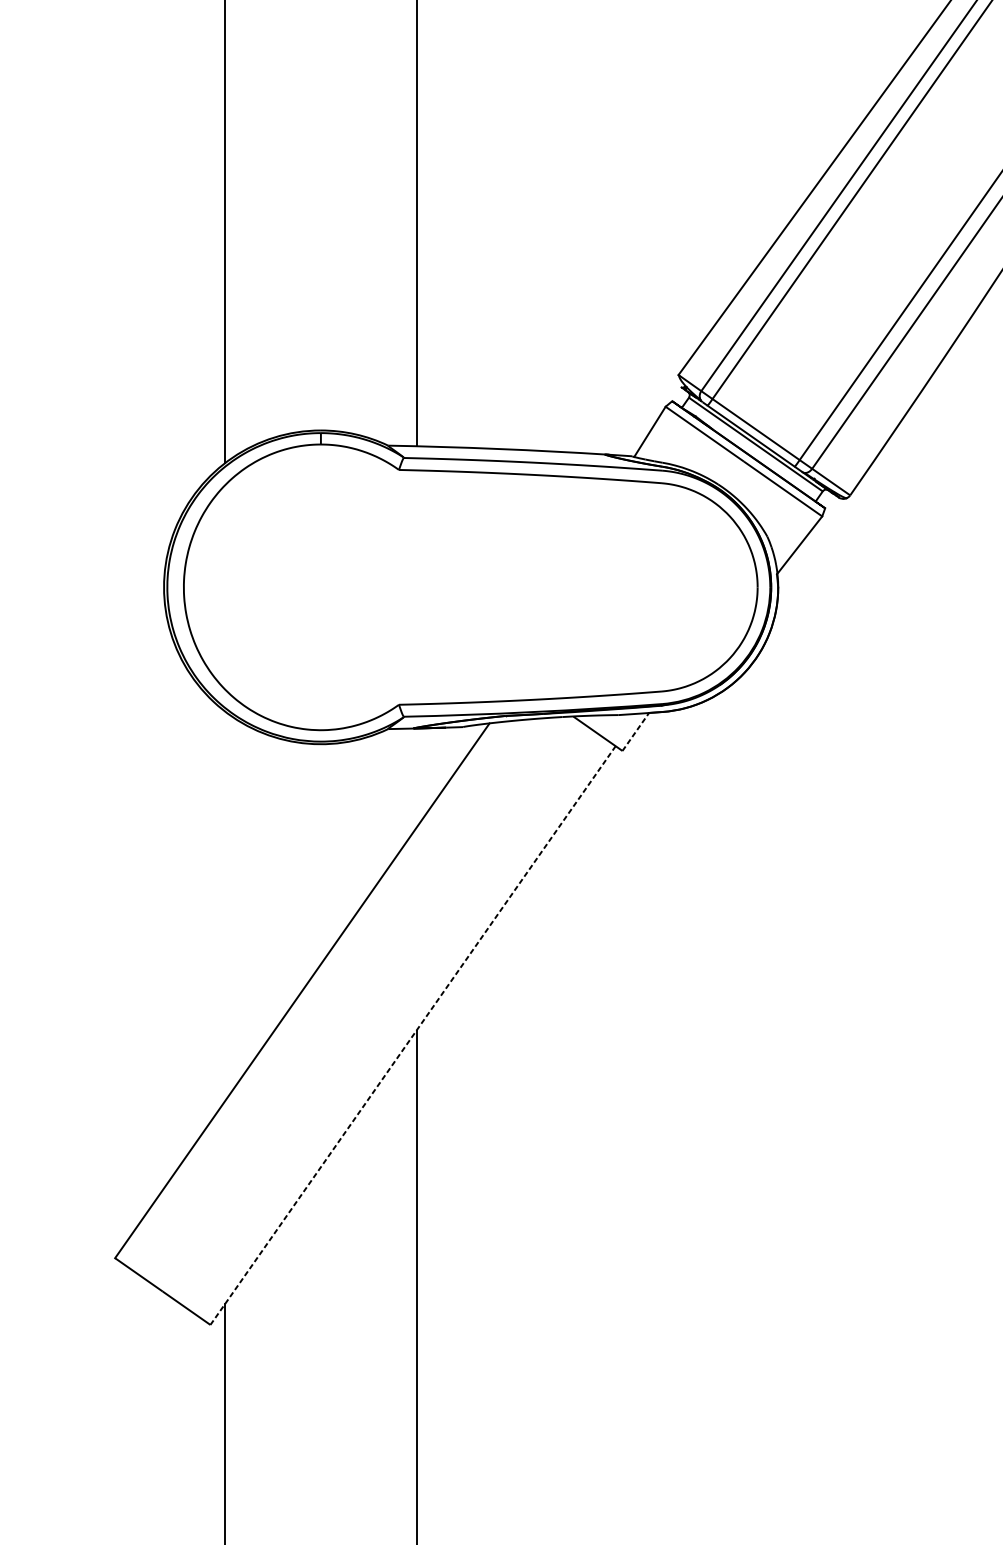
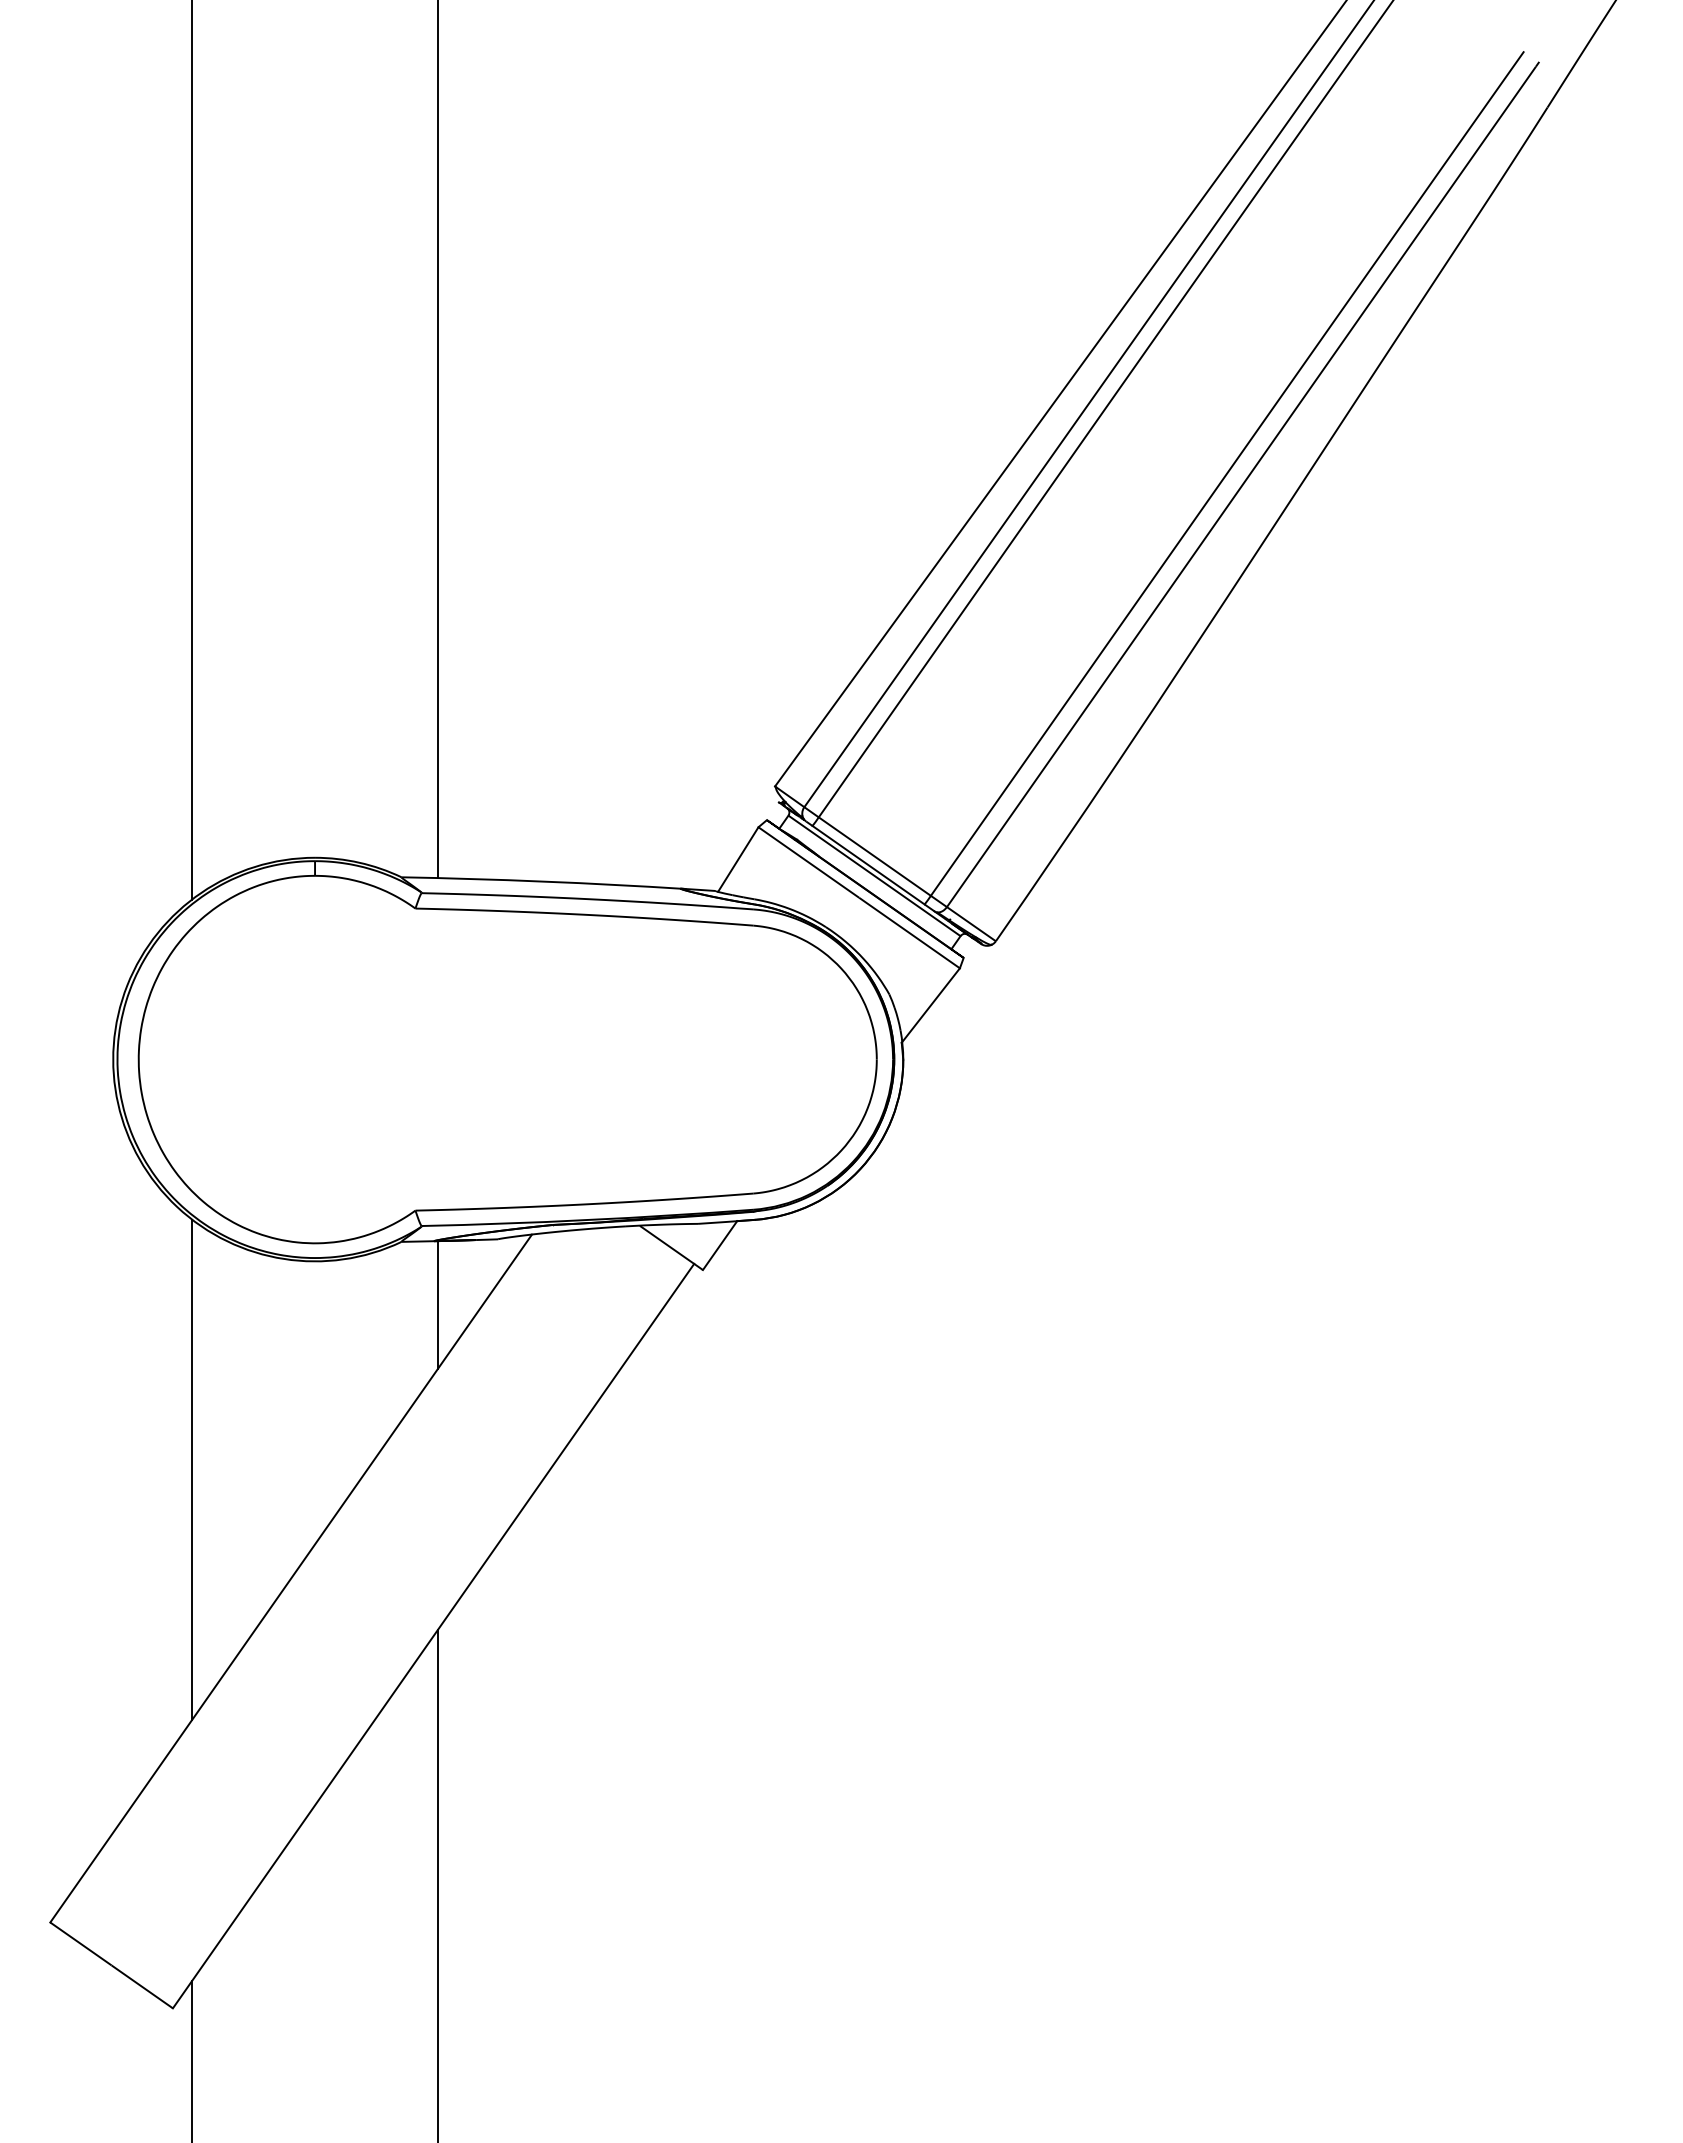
line: (636, 731) -> (720, 1245), dashed -> solid
line: (416, 777) -> (437, 1304), added
line: (225, 906) -> (192, 1469), added
line: (413, 1035) -> (433, 1635), dashed -> solid

